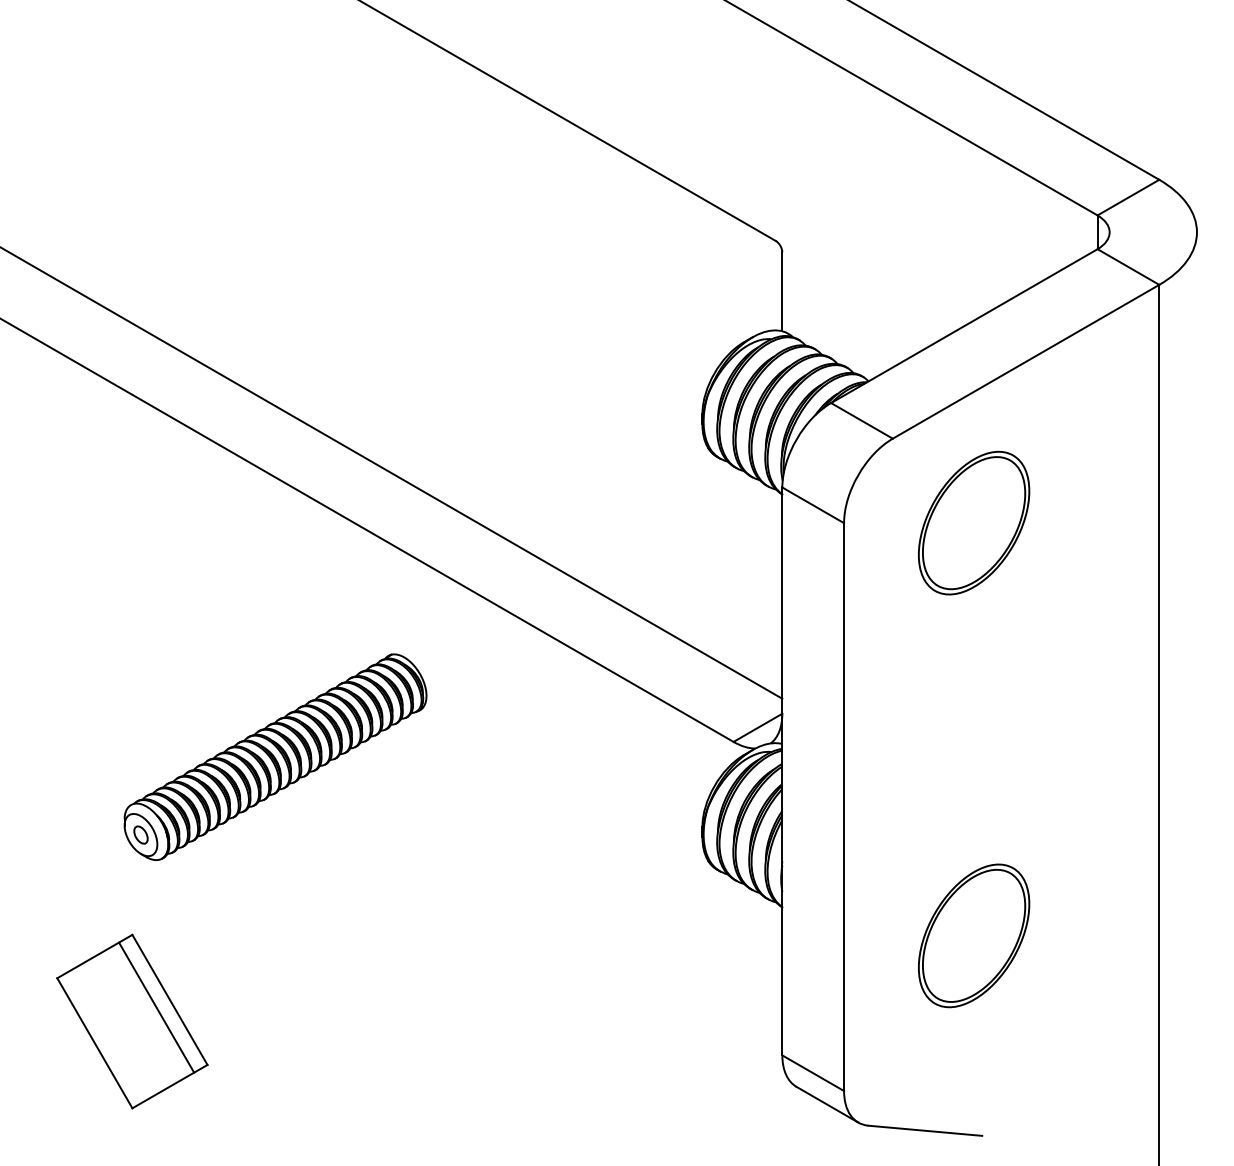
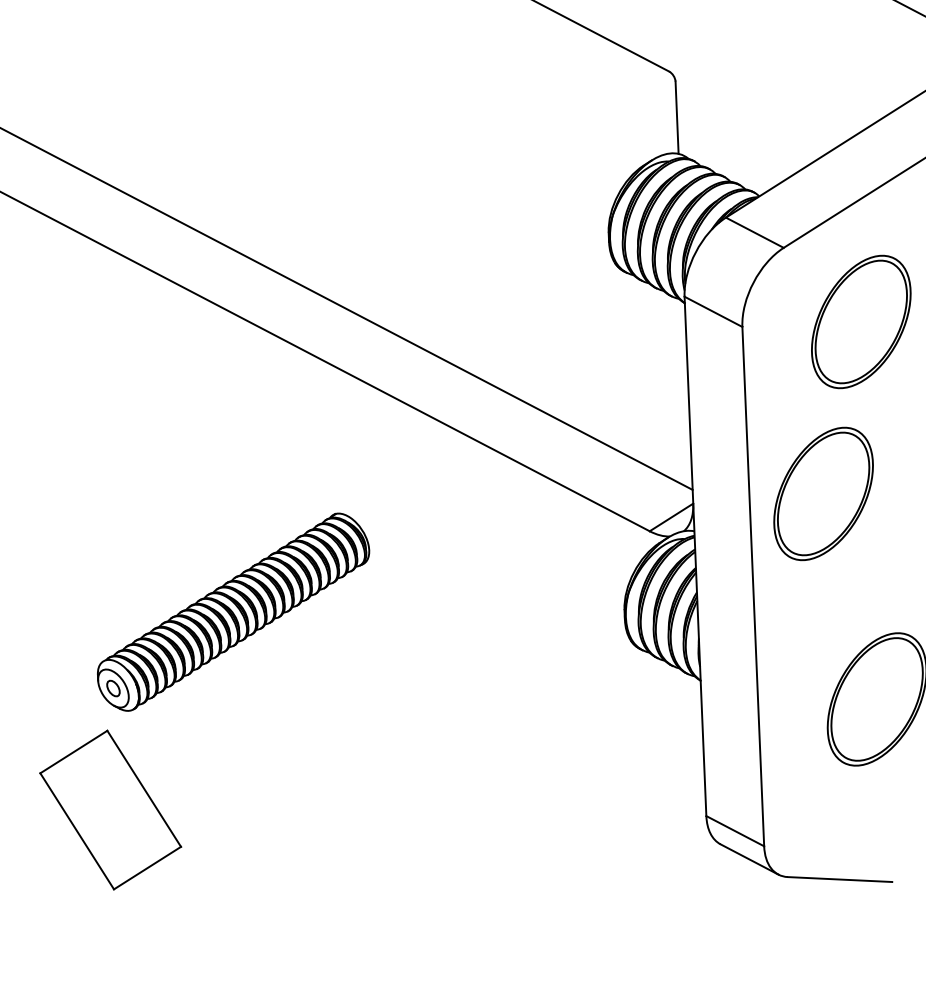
part: (925, 708) -> (823, 493), added
part: (275, 756) -> (233, 611), moved
line: (156, 1007) -> (132, 796), removed

